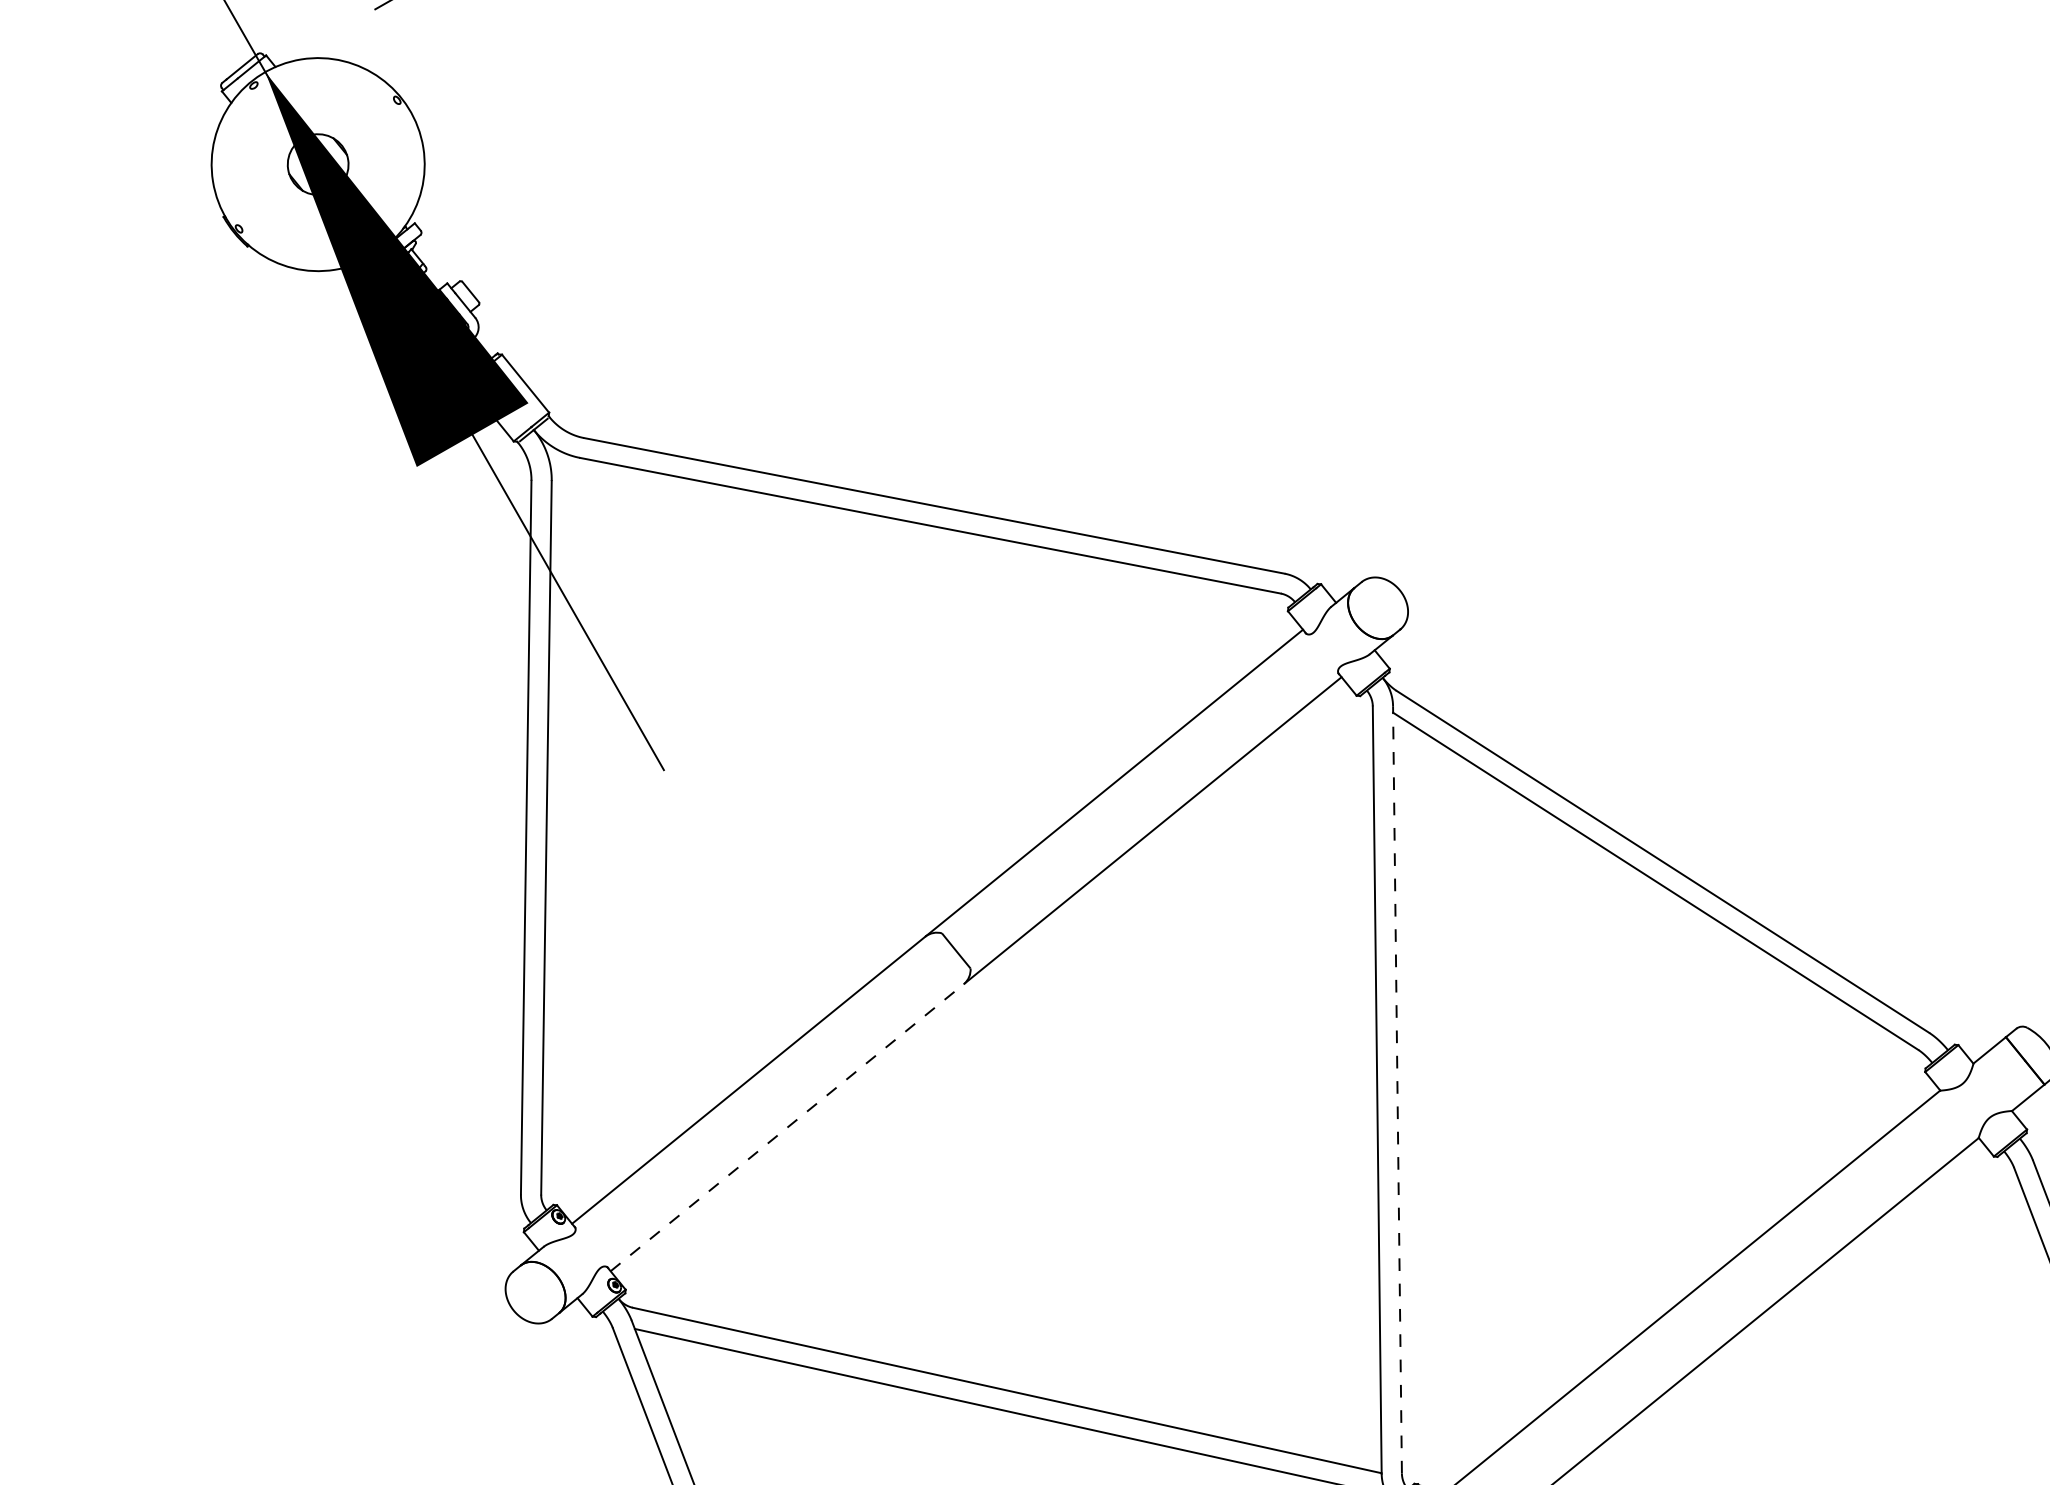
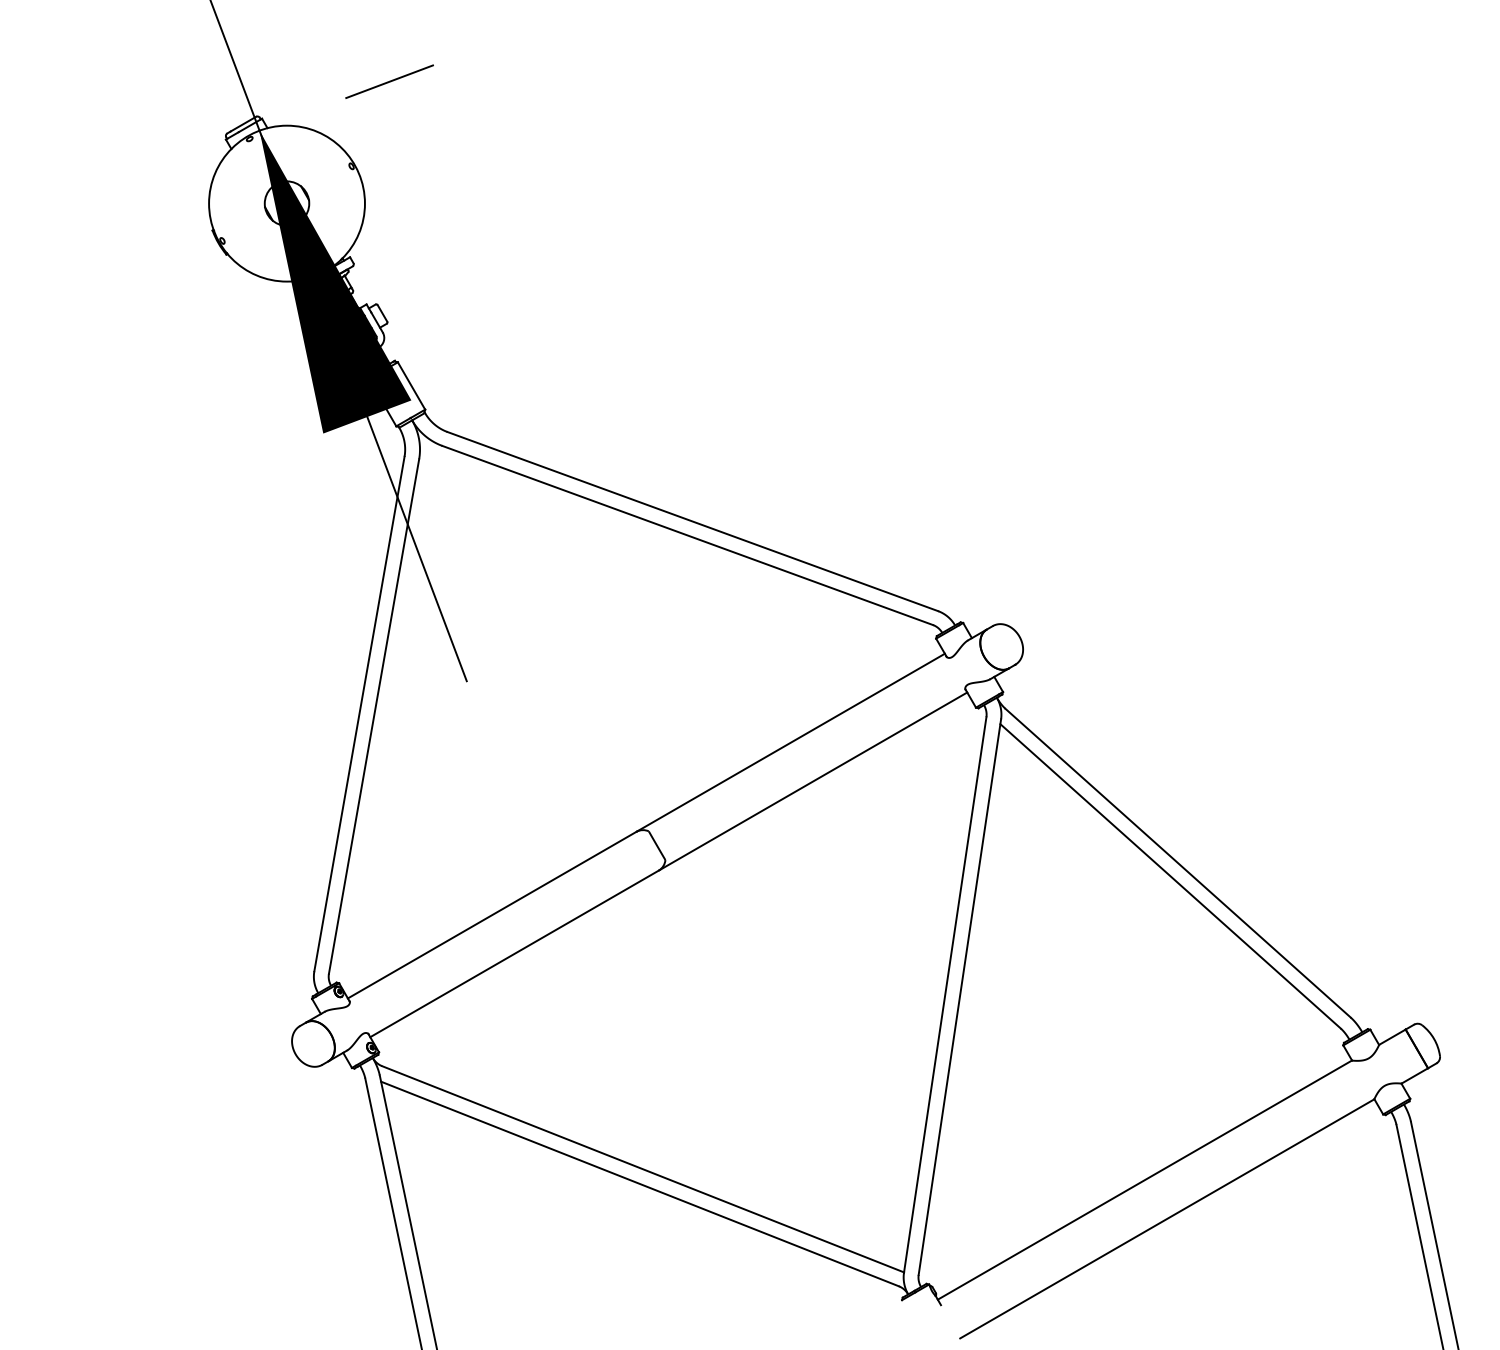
line: (1397, 1090) -> (959, 997), dashed -> solid
line: (787, 1127) -> (514, 953), dashed -> solid

